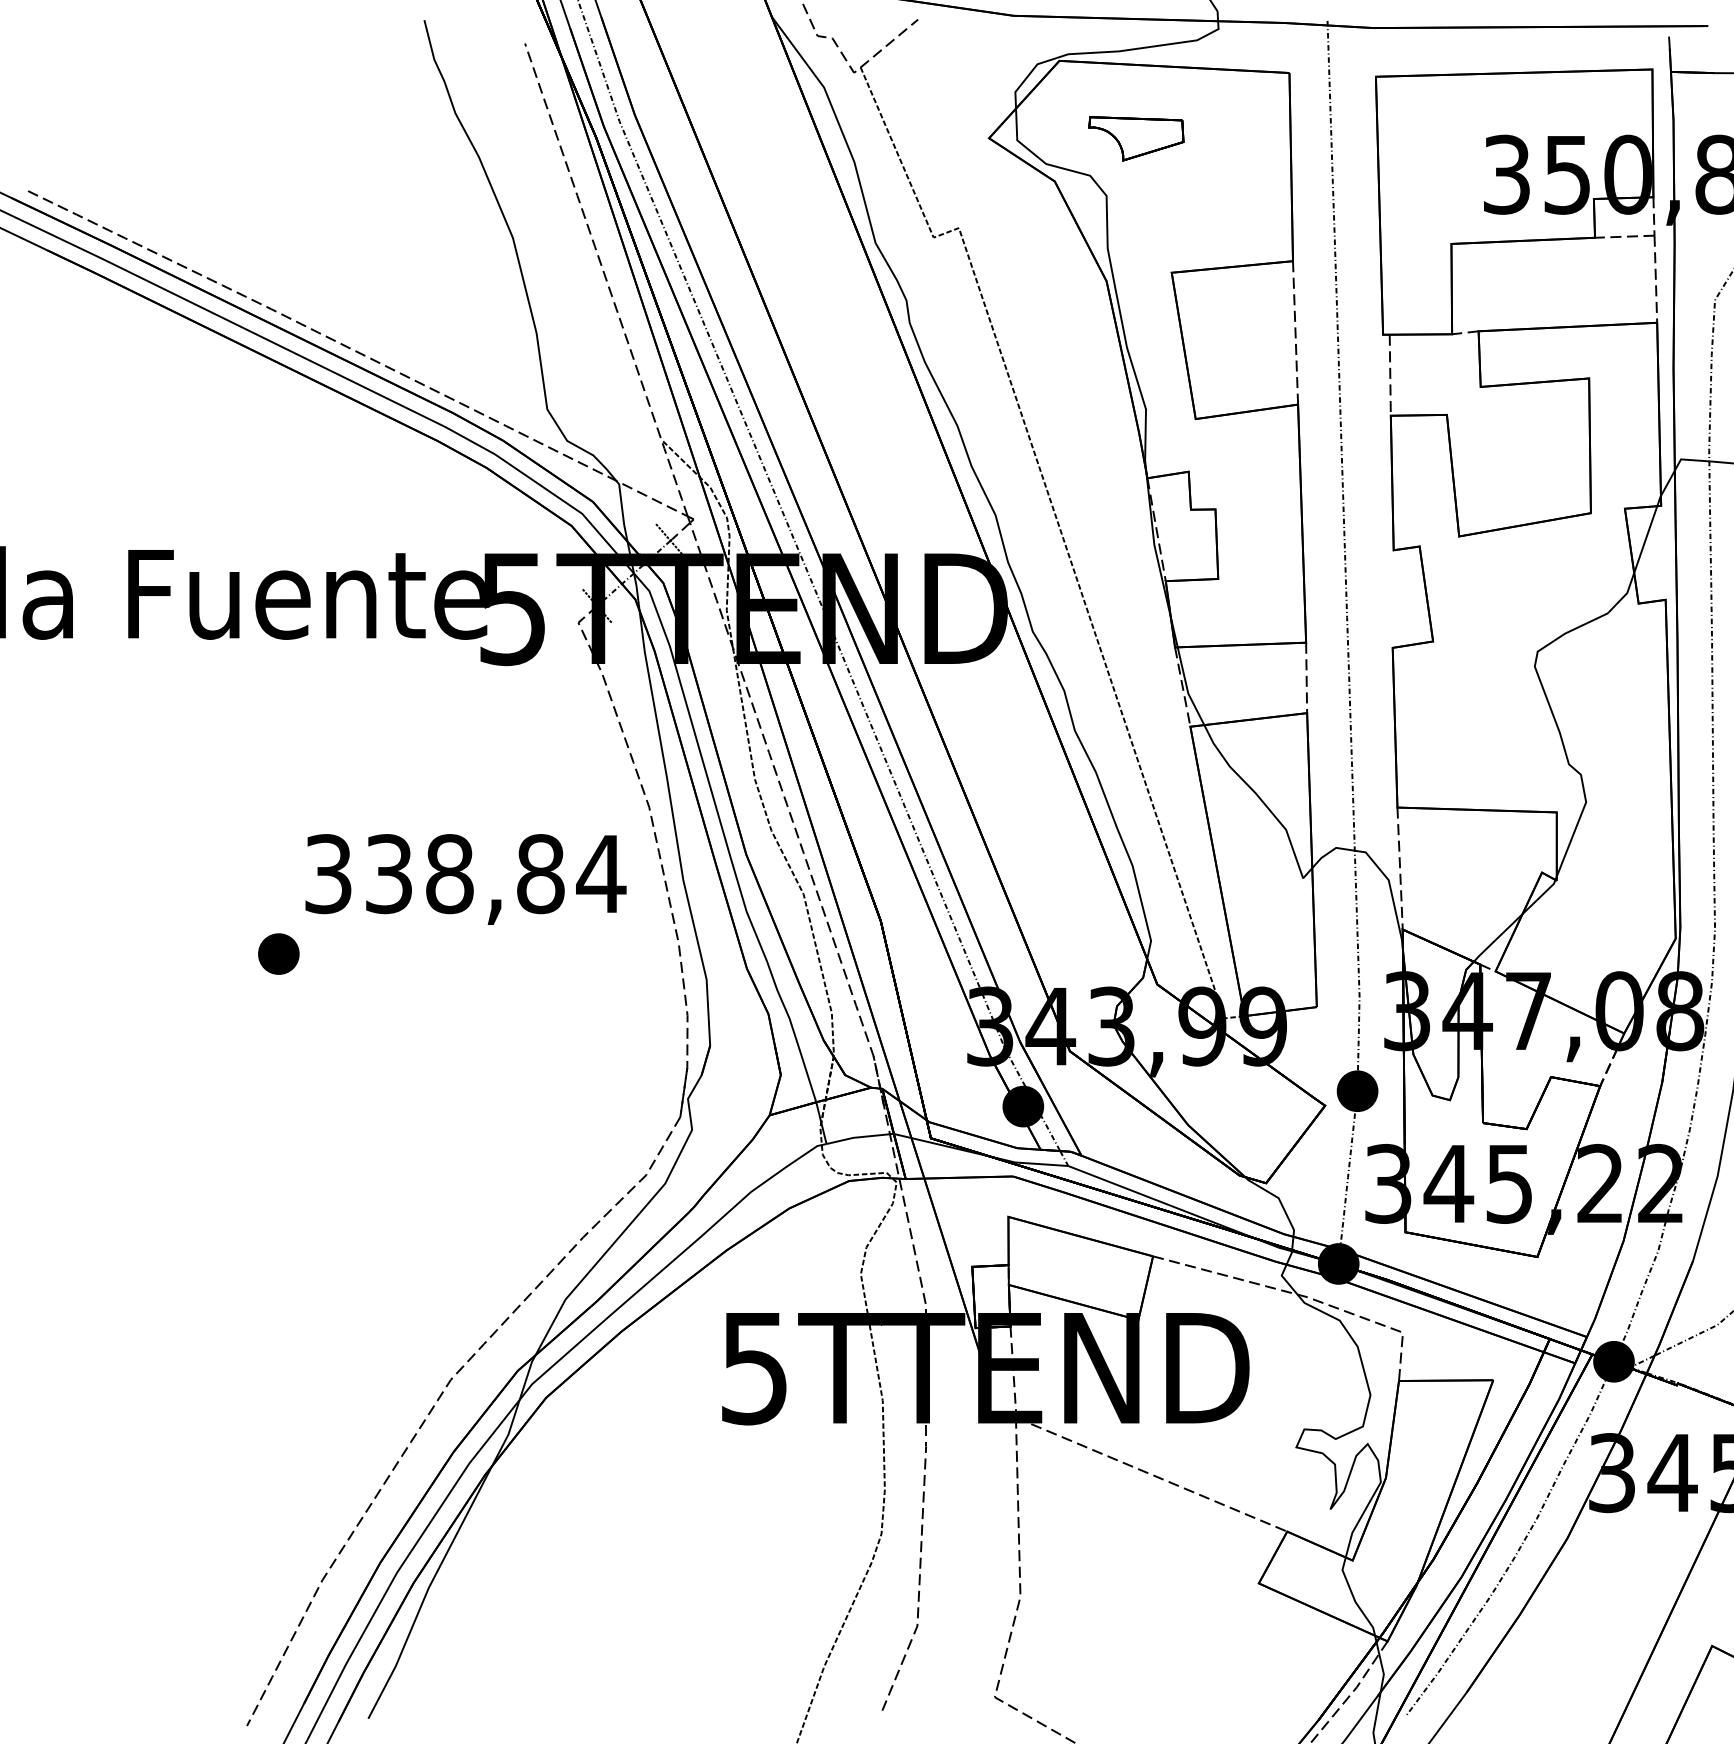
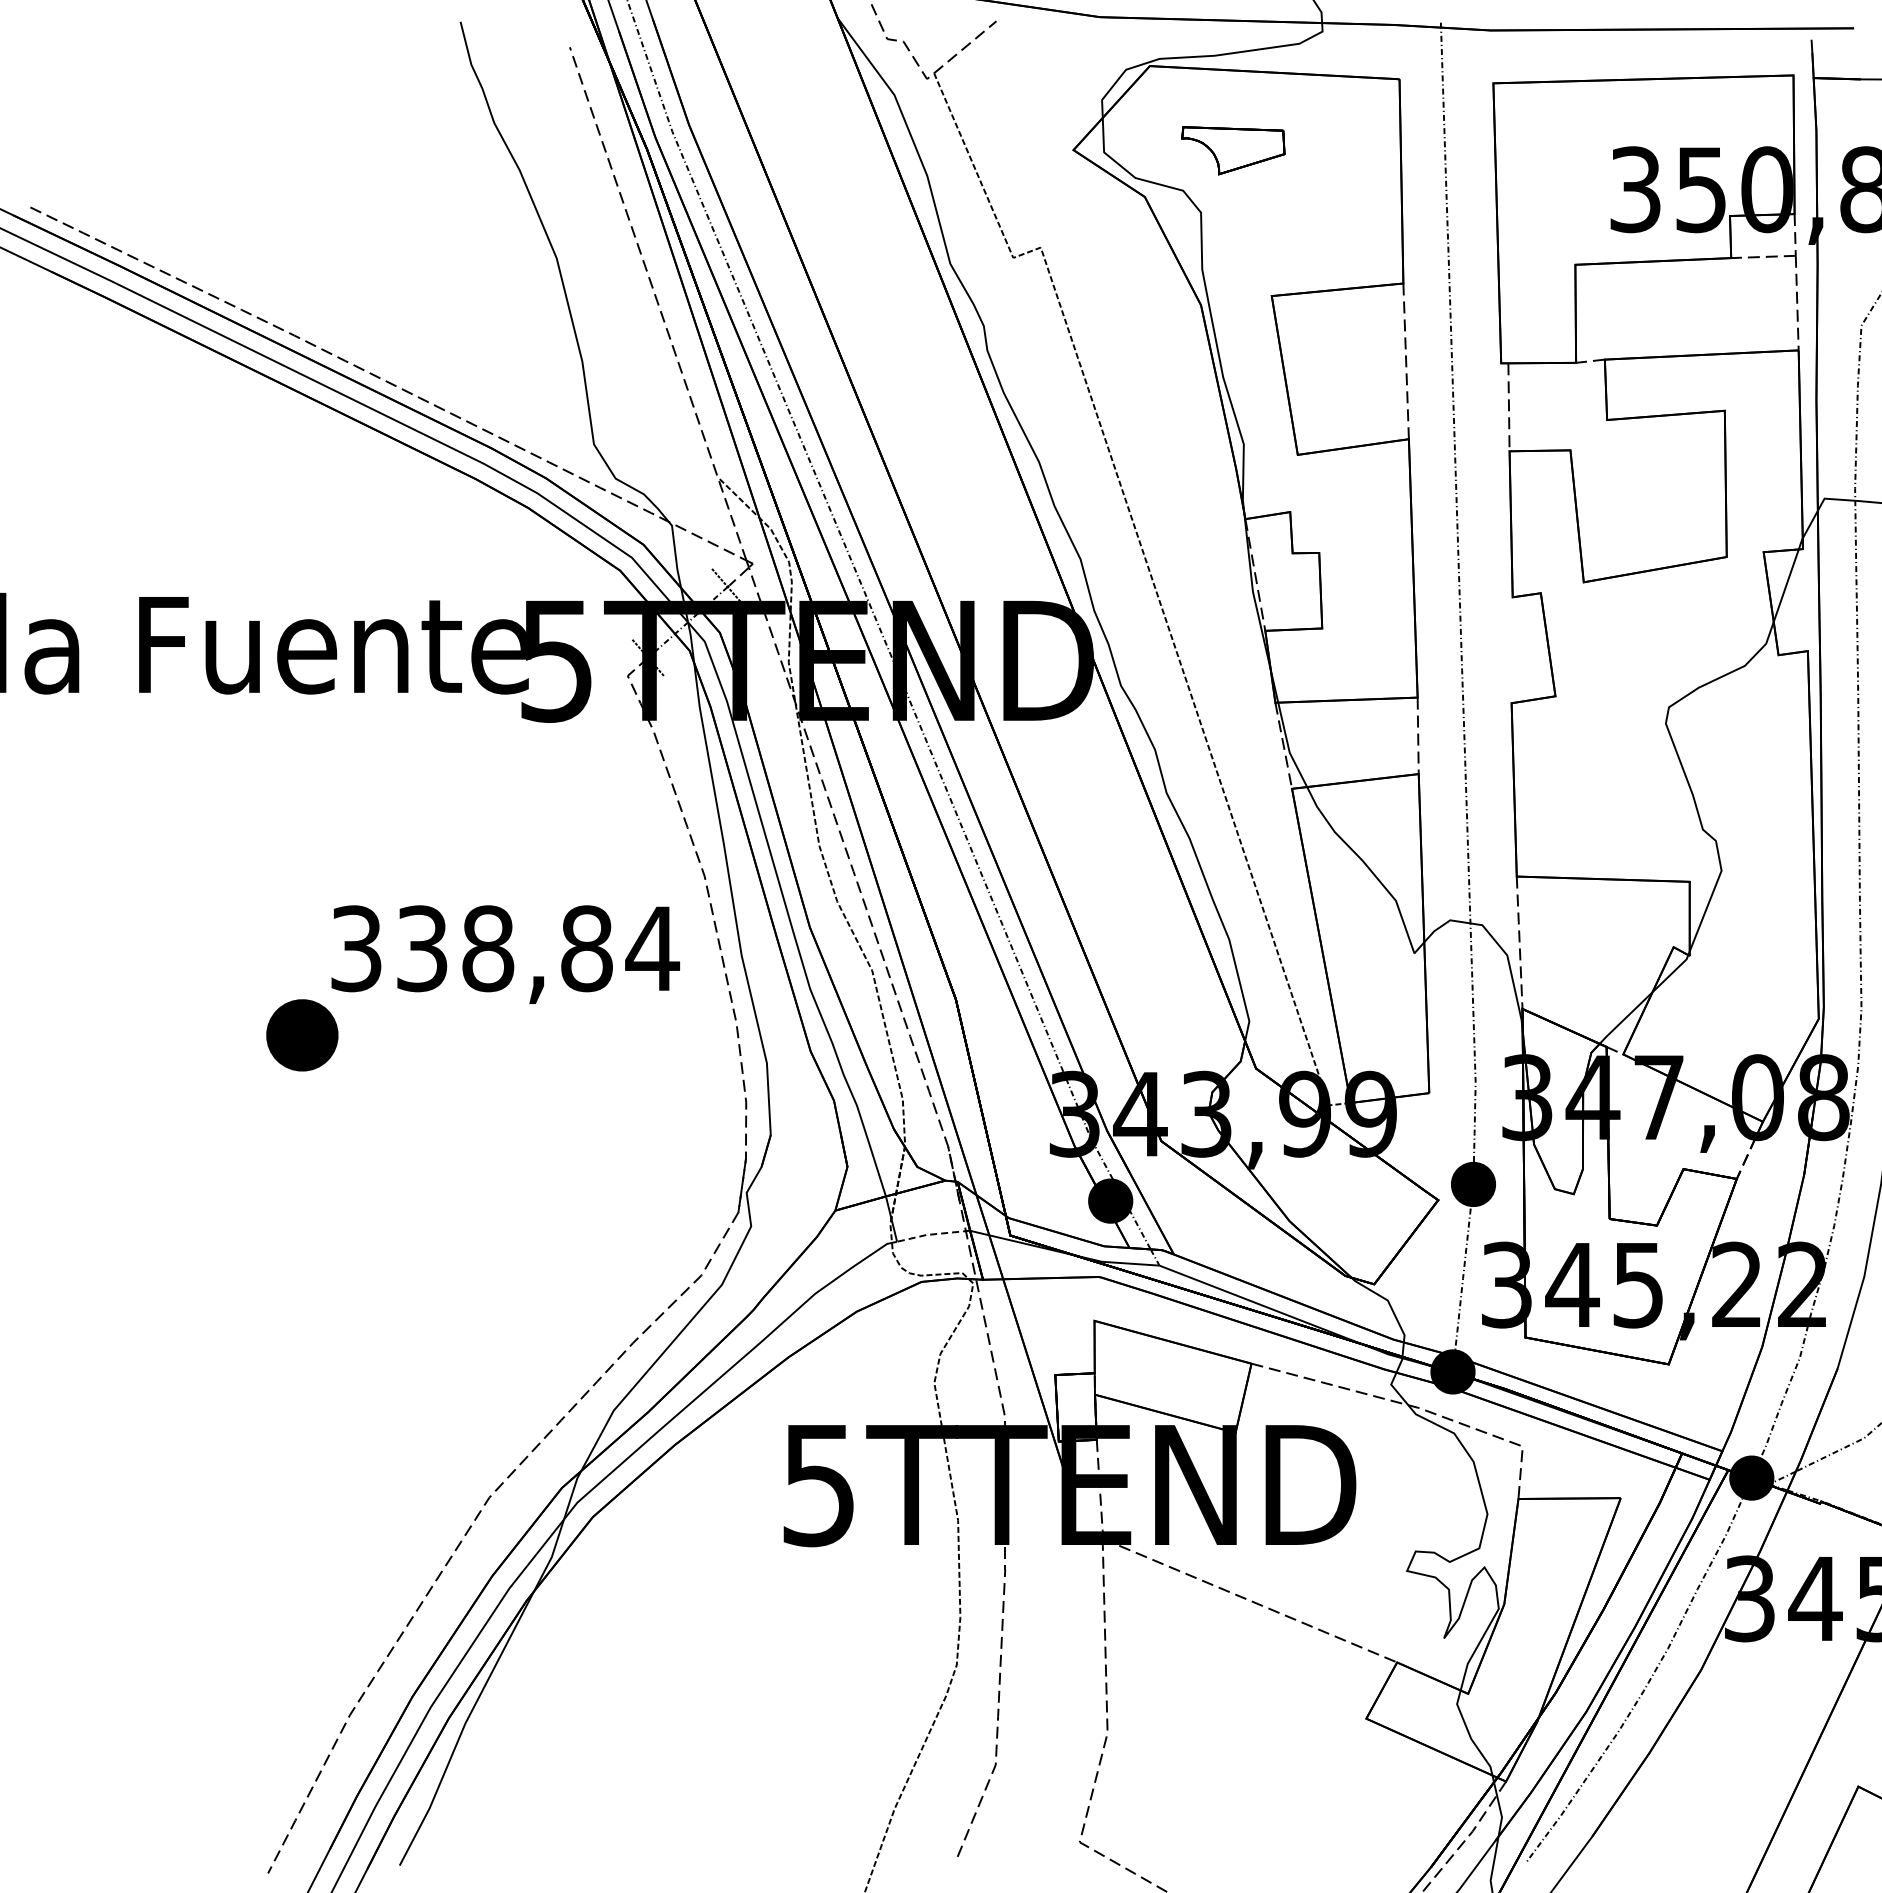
part: (278, 953) -> (302, 1035), size x1.6
line: (859, 1137) -> (932, 1234), solid -> dashed

